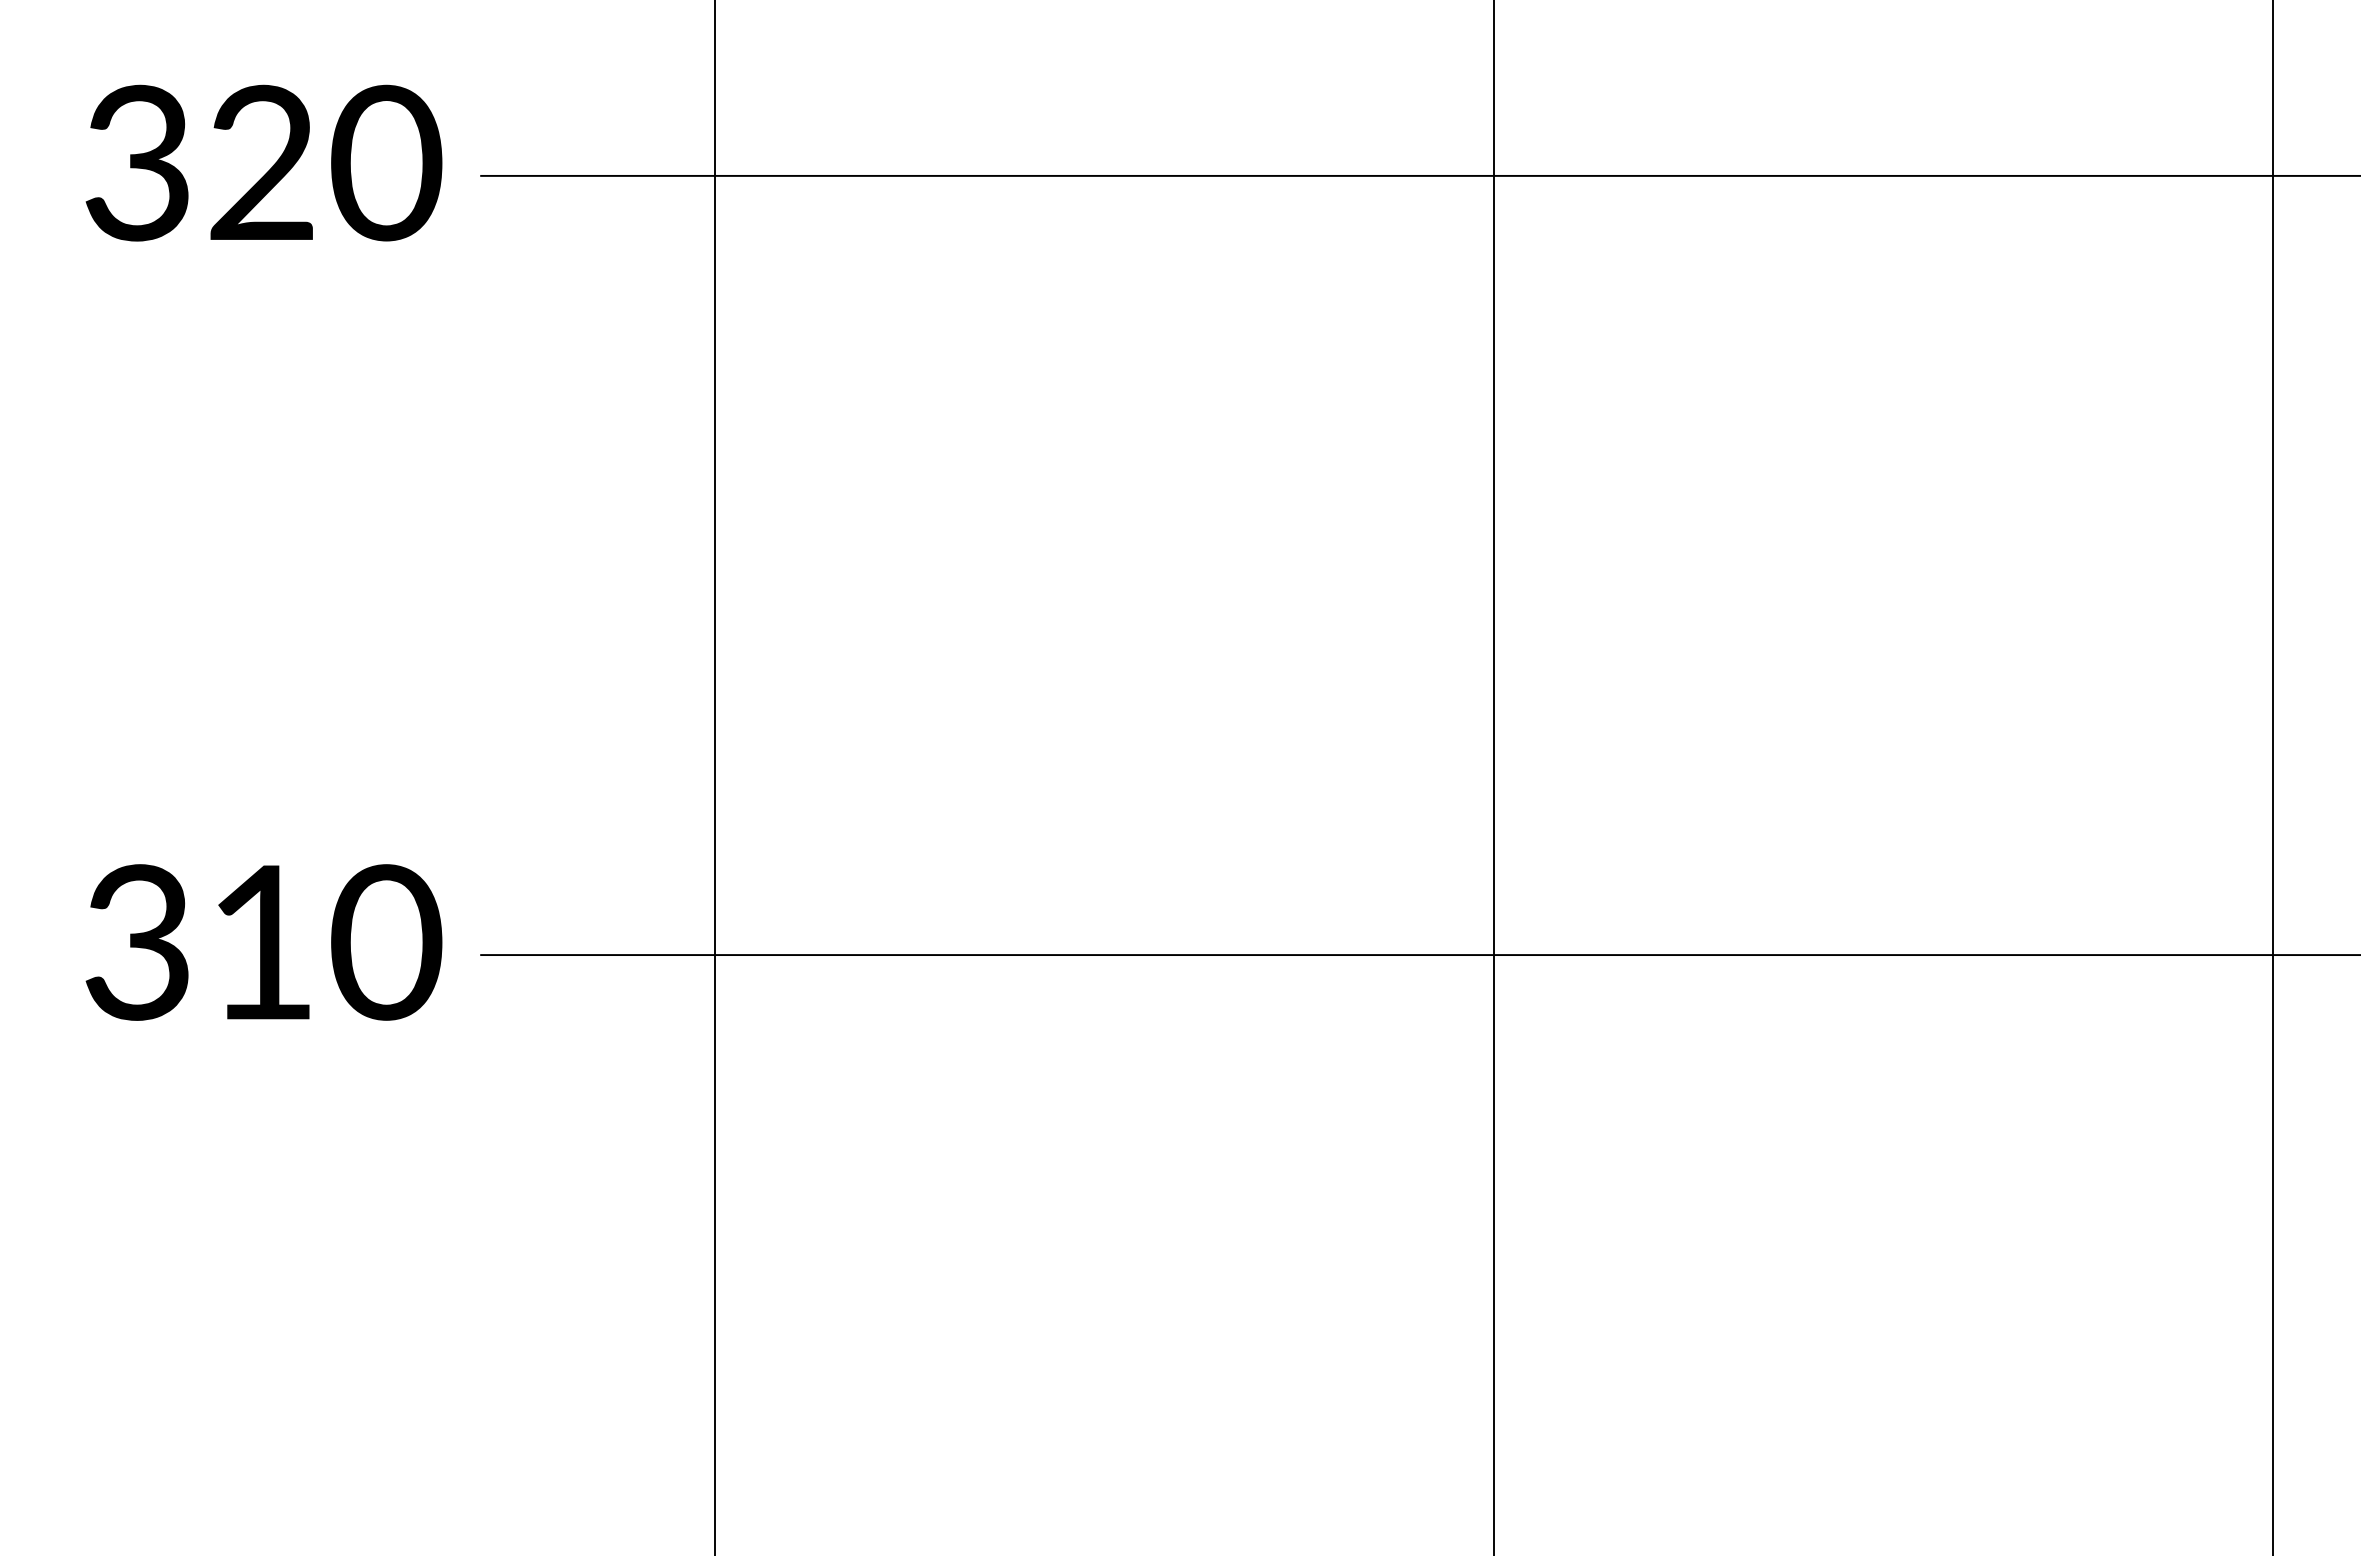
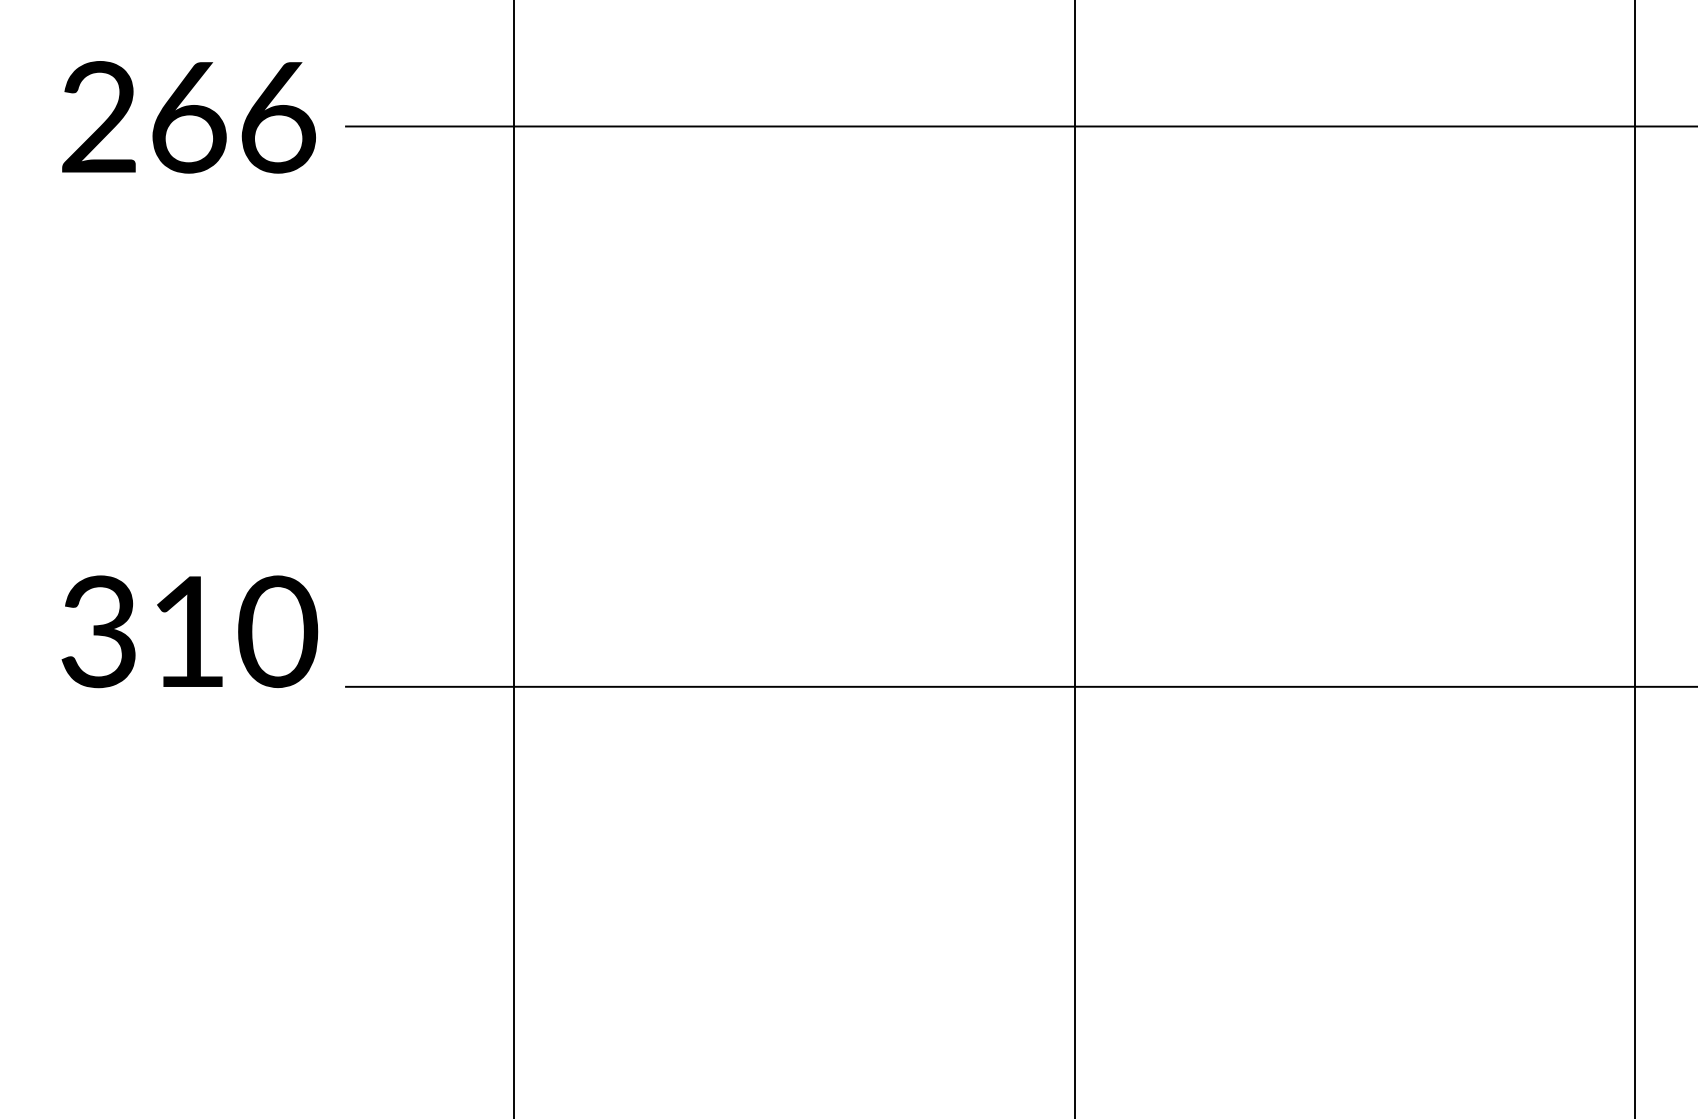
text: (263, 162) -> (189, 116), 320 -> 266
text: (263, 942) -> (189, 631), moved

